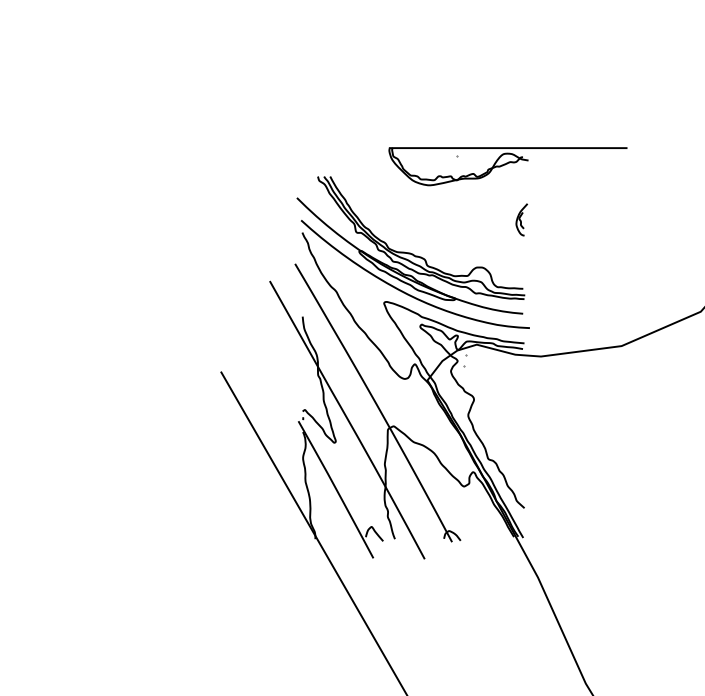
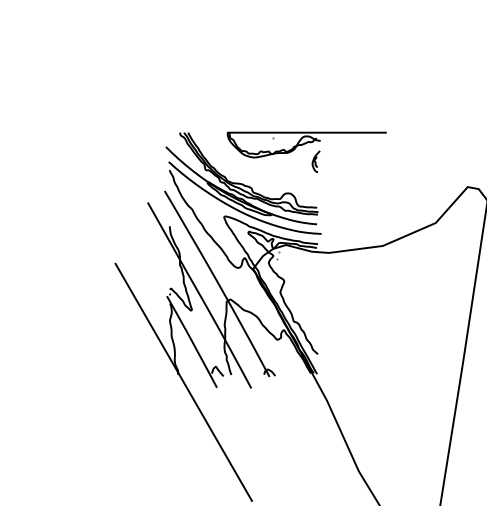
part: (507, 165) -> (306, 144), moved

